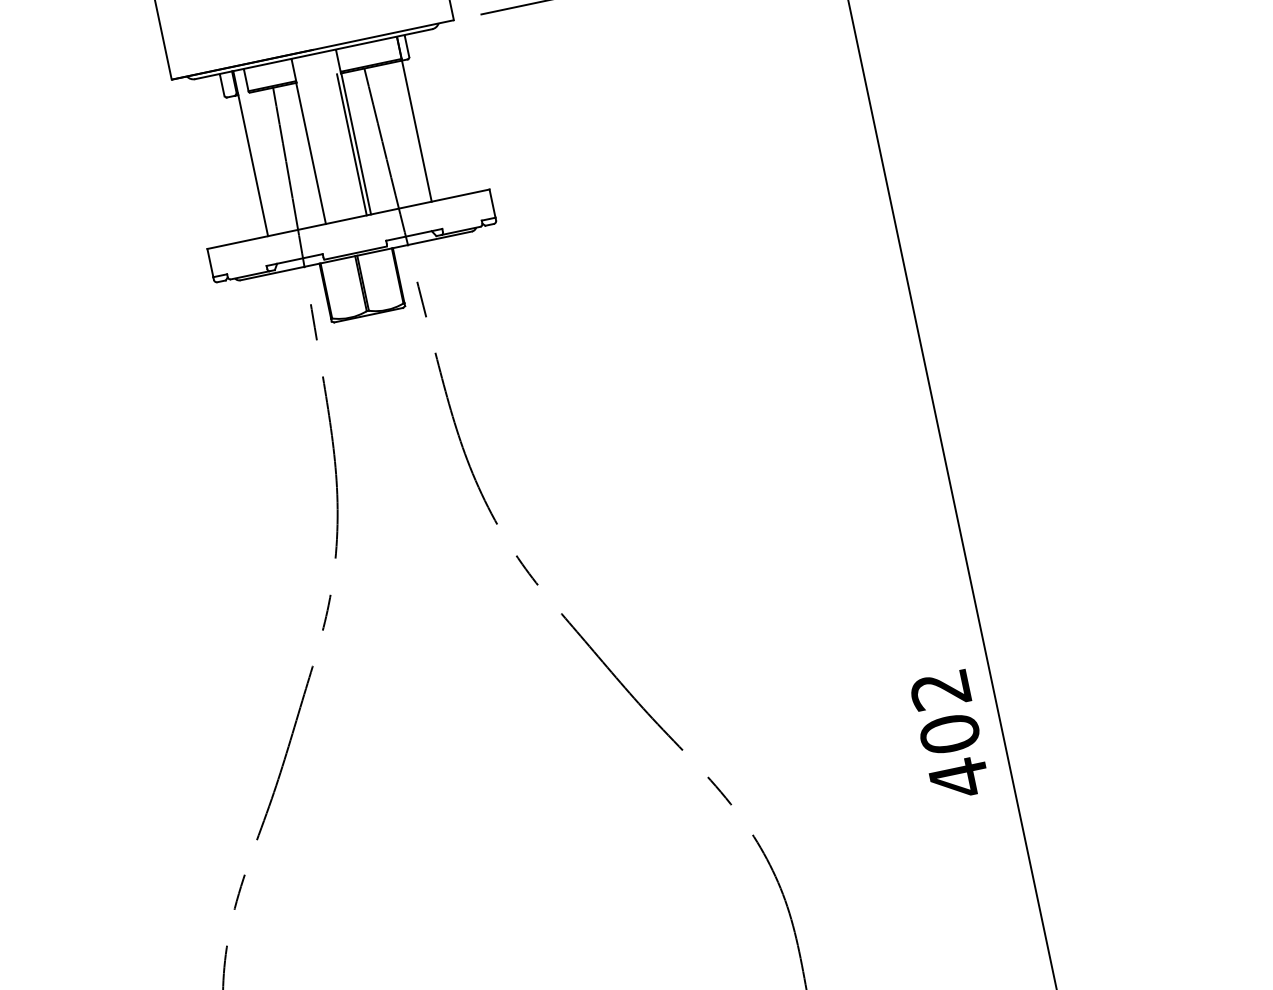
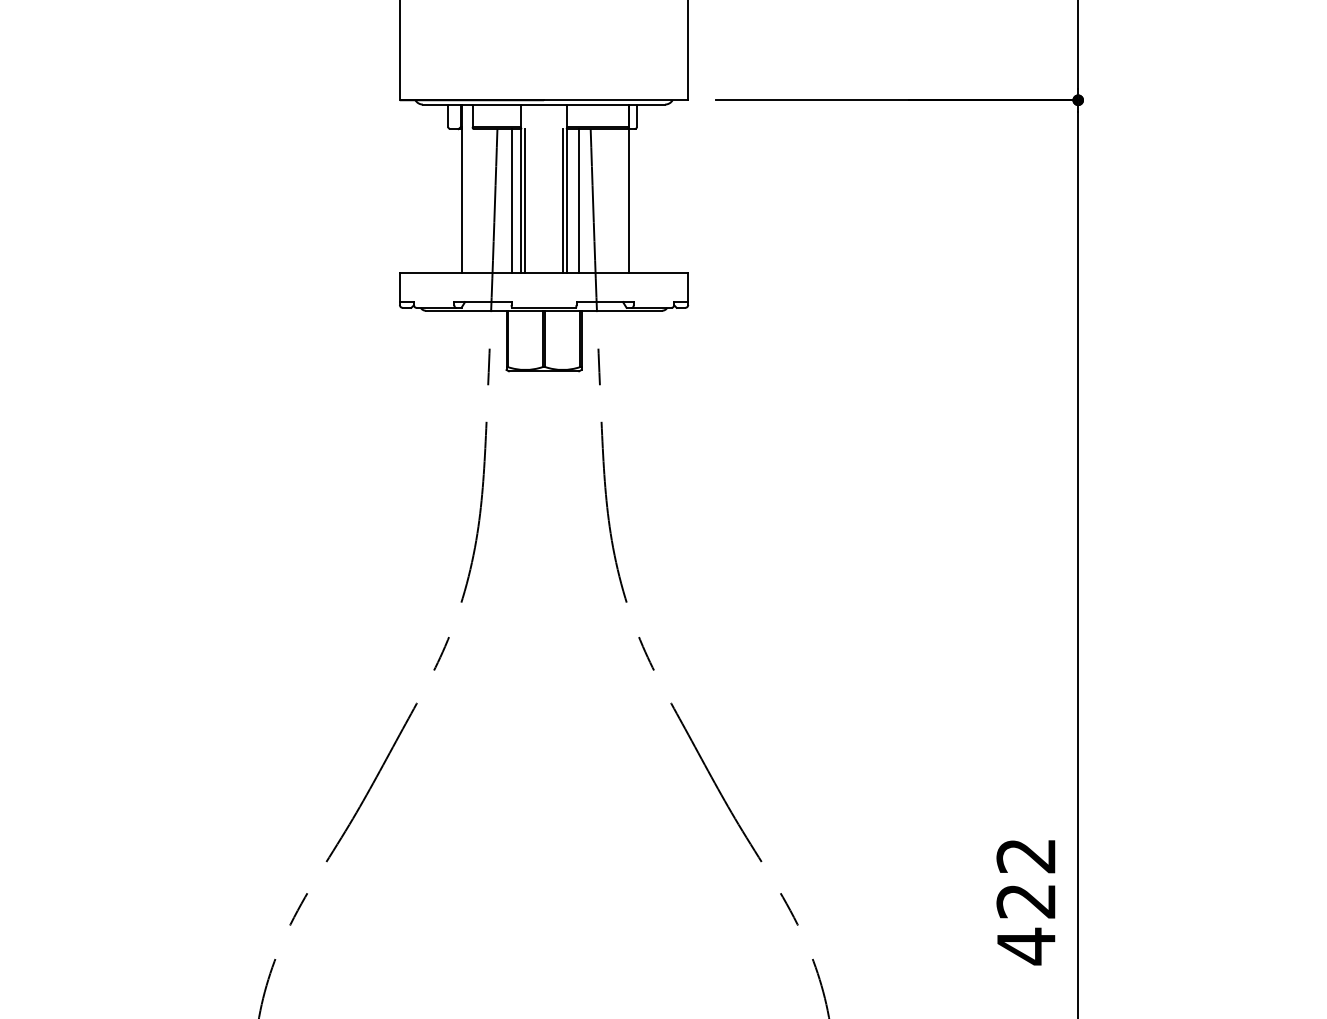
line: (367, 141) -> (578, 201), added
line: (315, 152) -> (525, 201), added
line: (302, 155) -> (512, 201), added
text: (949, 733) -> (1026, 900), 402 -> 422

